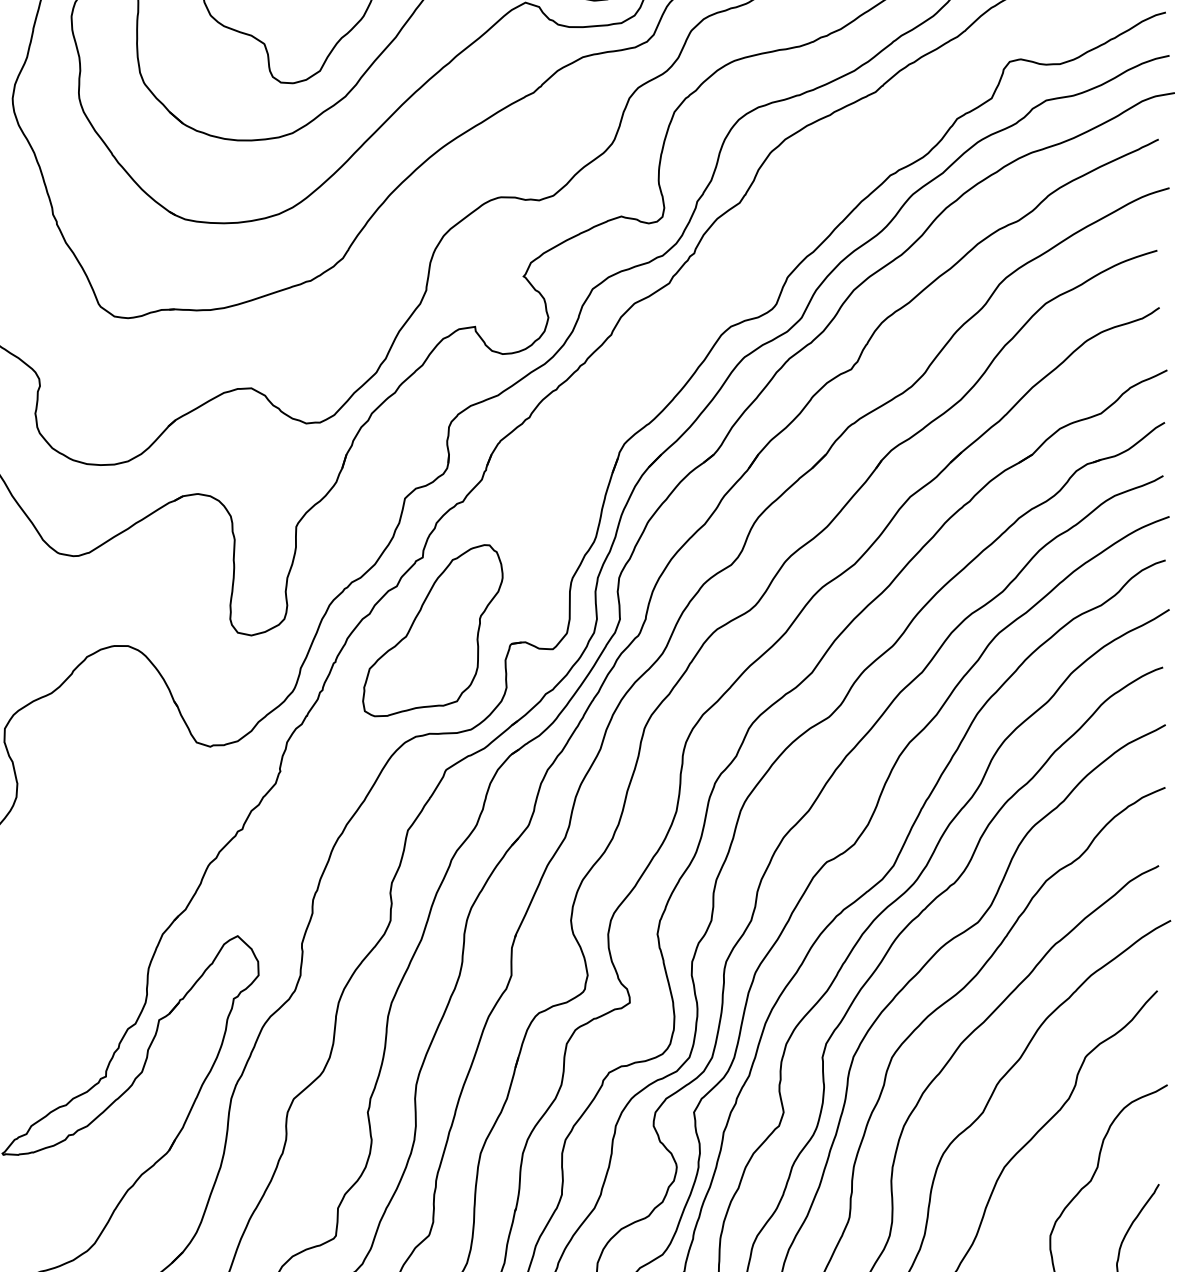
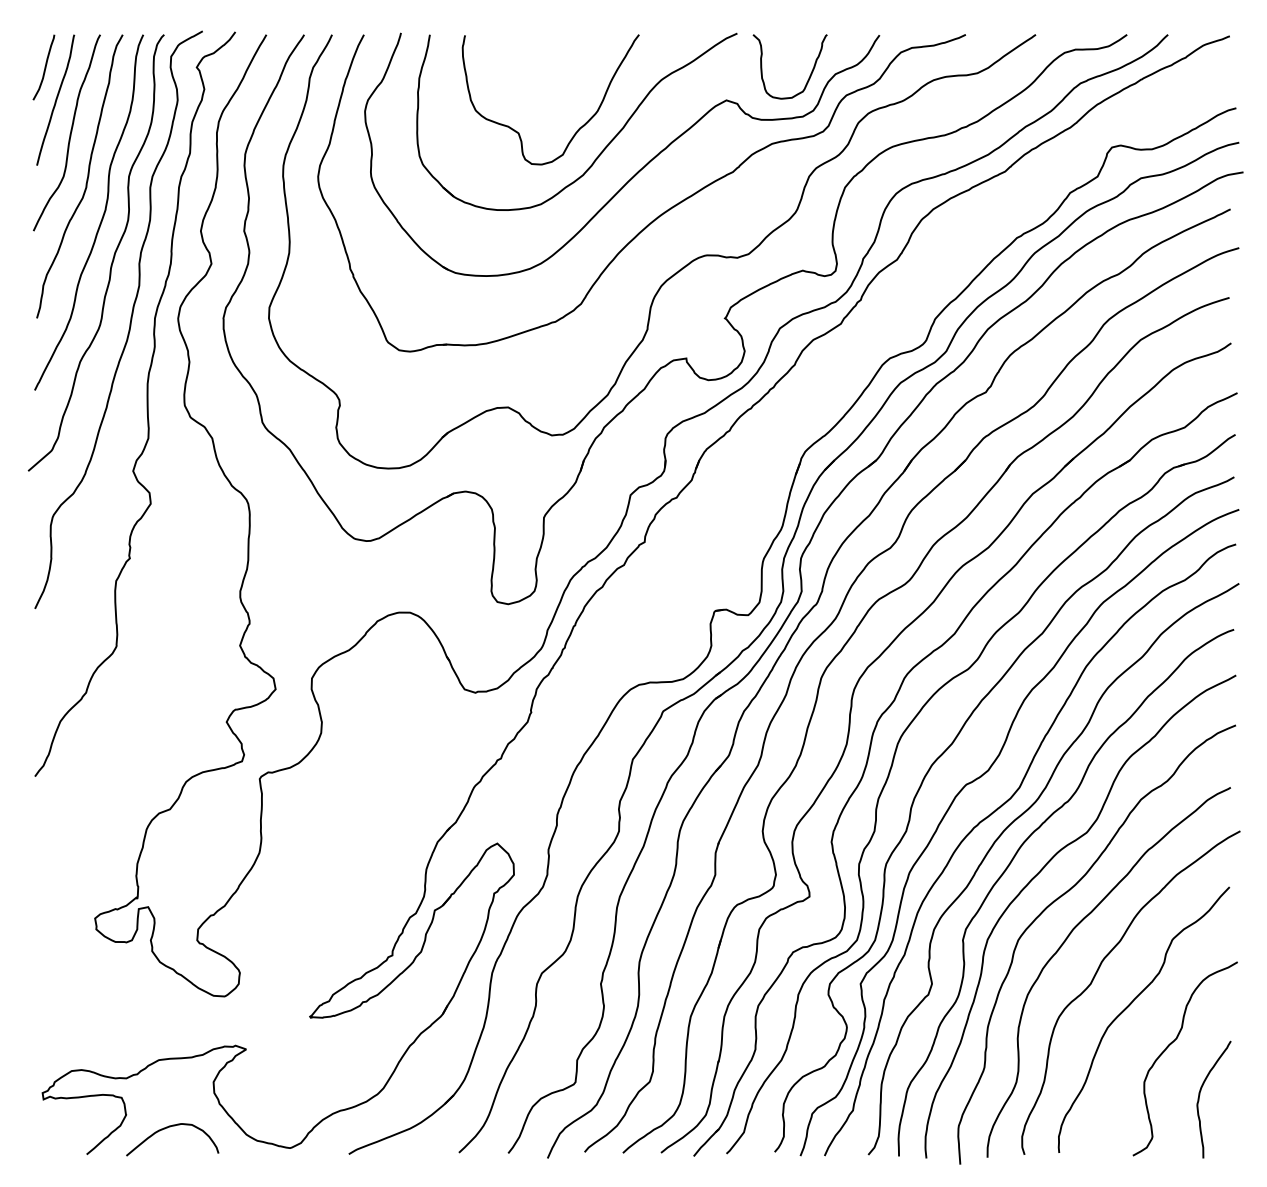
part: (432, 630) -> (652, 600), removed

